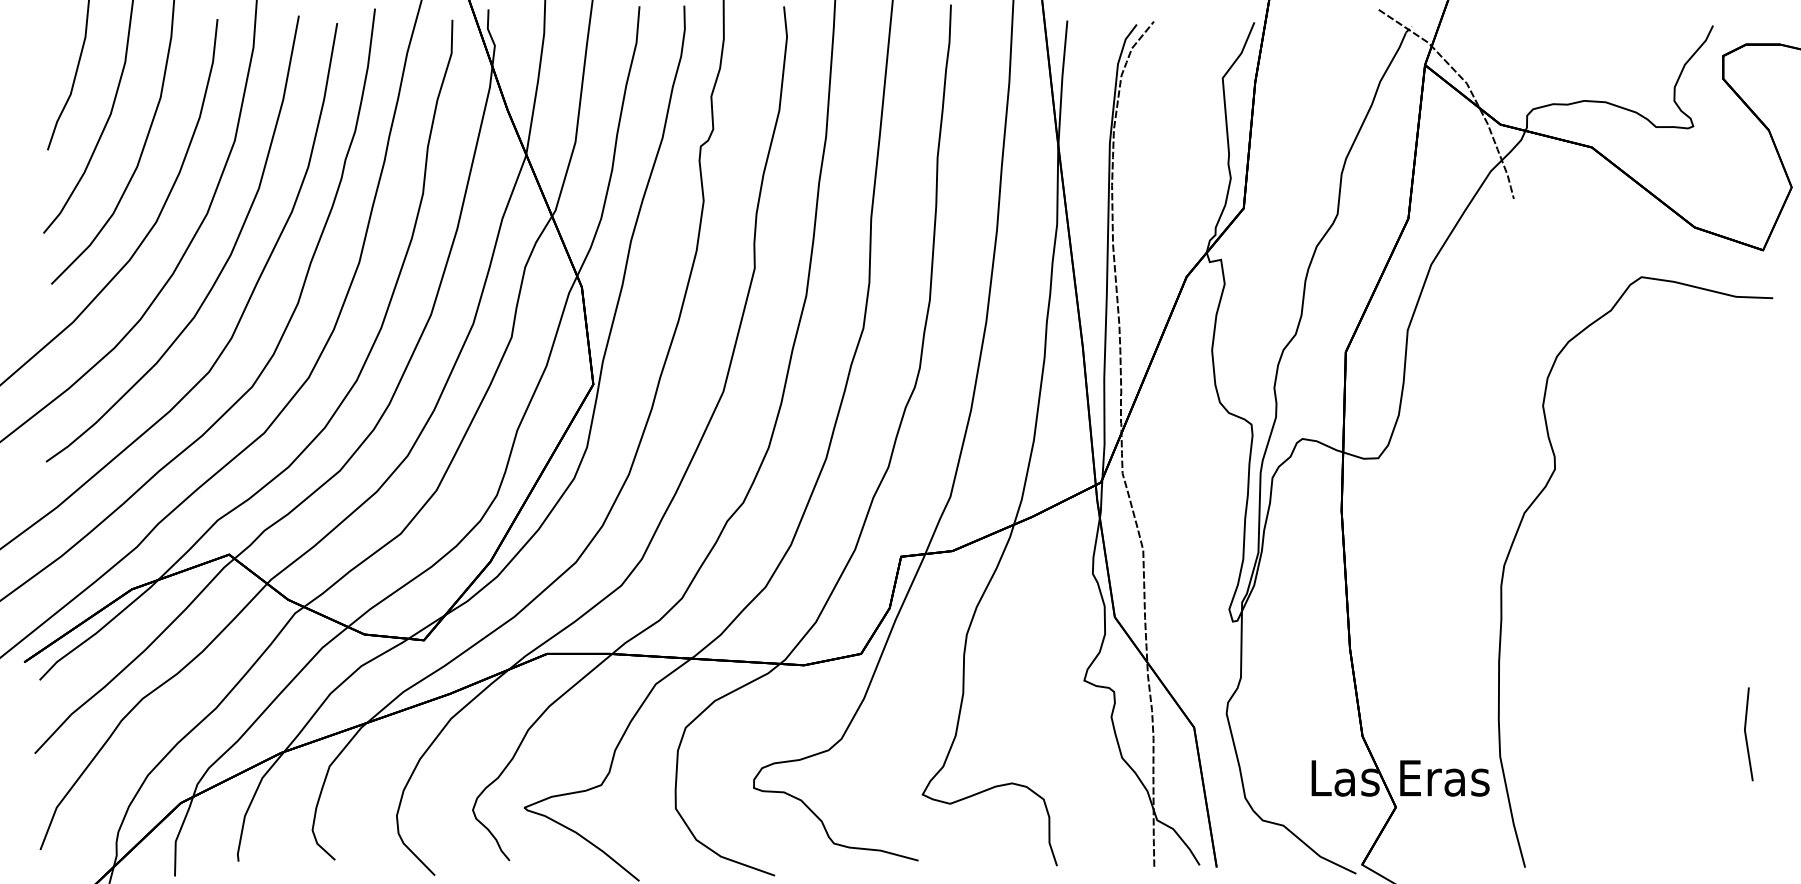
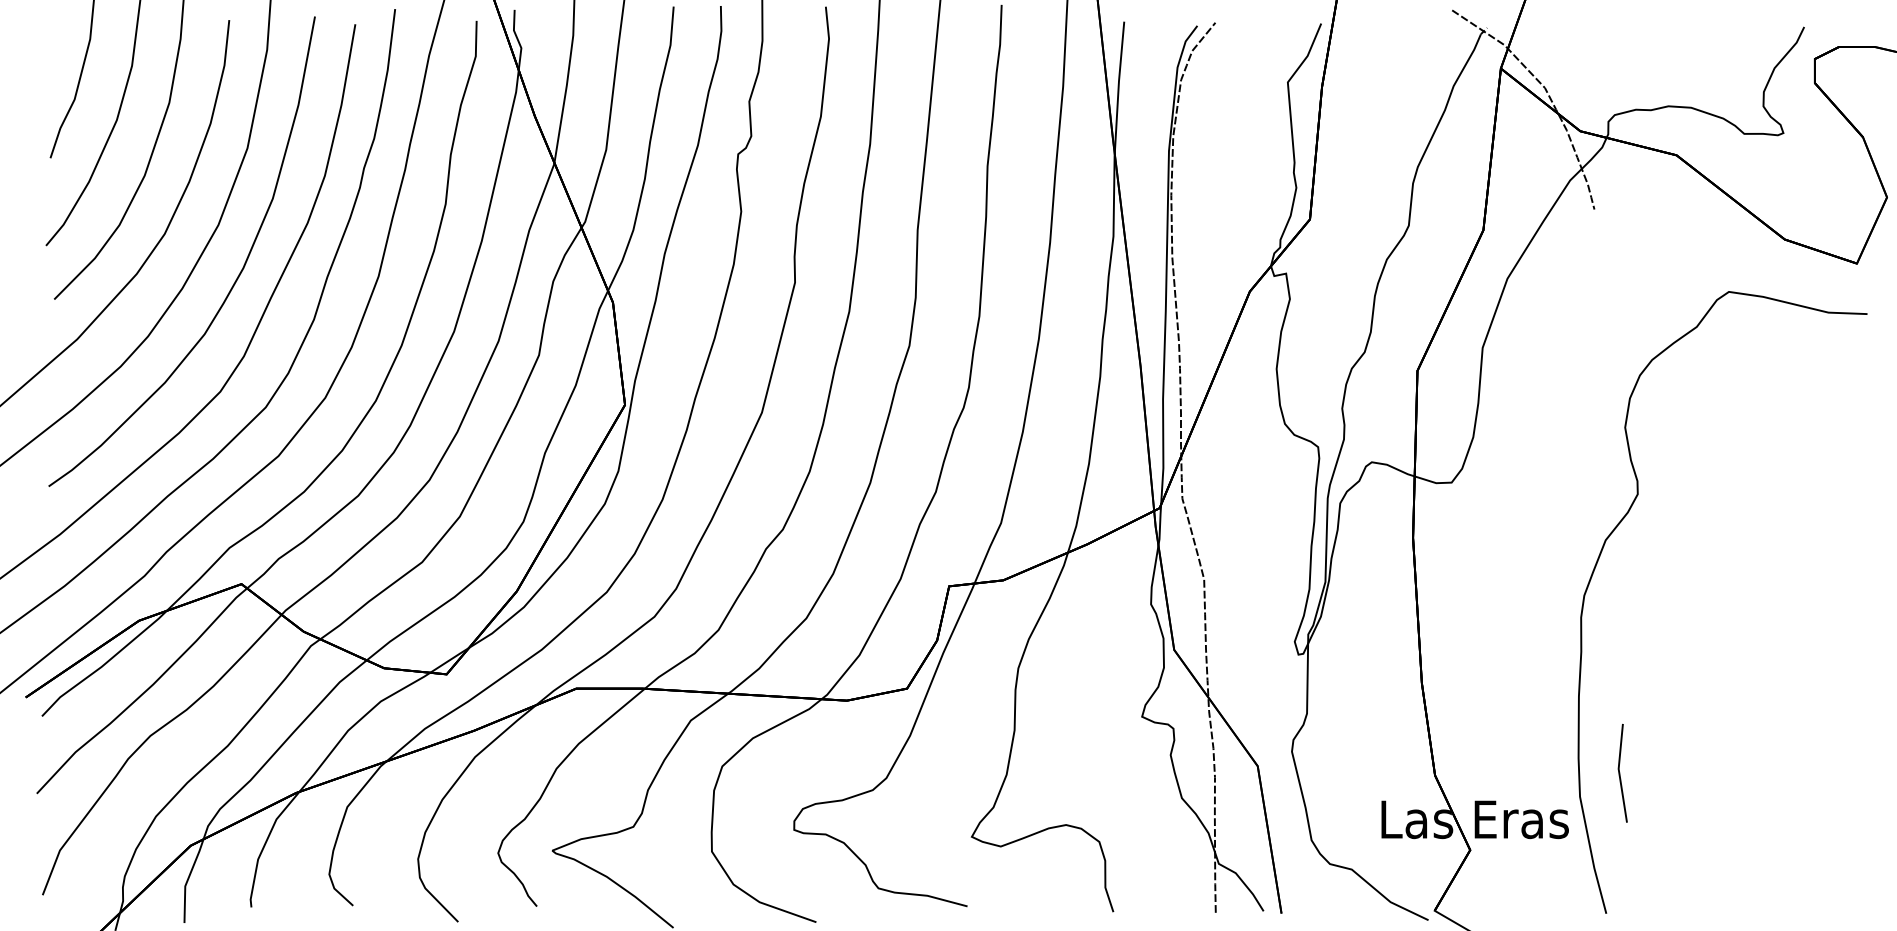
line: (1746, 734) -> (1620, 773), moved

